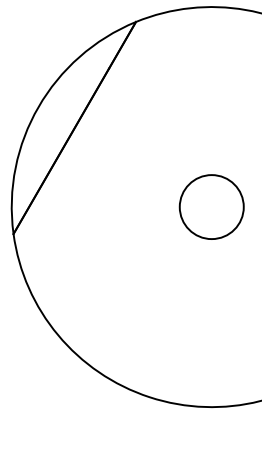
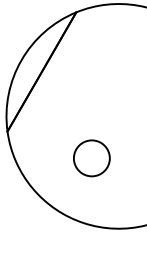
circle: (211, 207) -> (91, 158), moved

